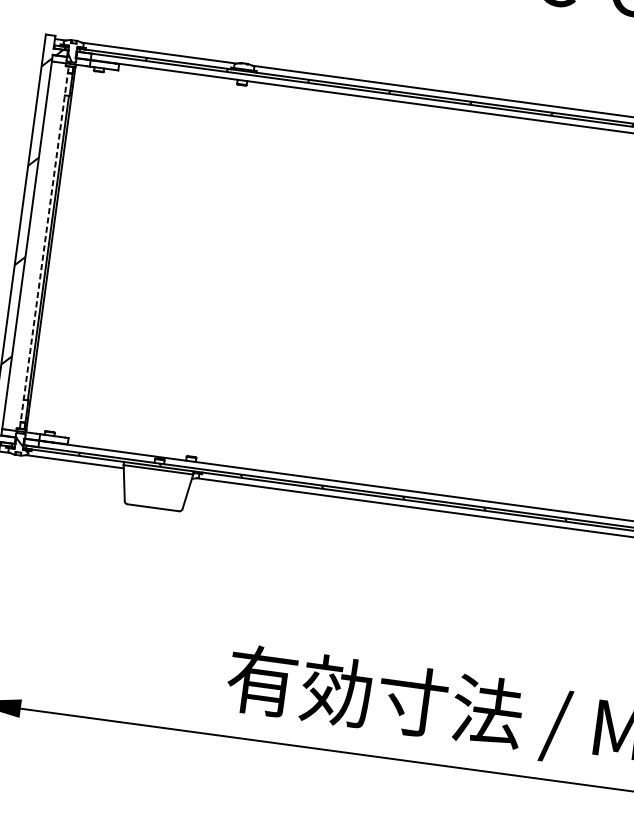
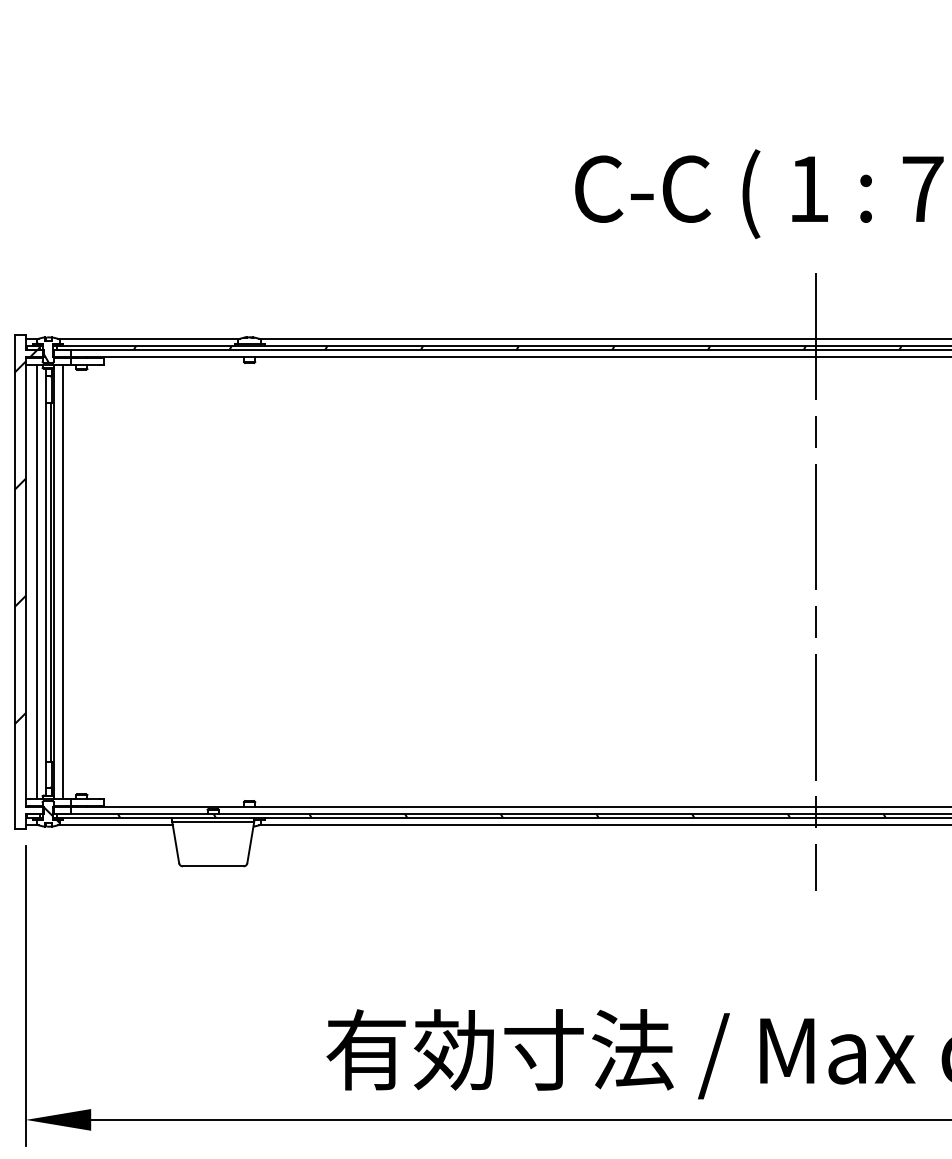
line: (36, 246) -> (37, 581), added
line: (44, 247) -> (46, 581), dashed -> solid
line: (59, 249) -> (63, 581), added

